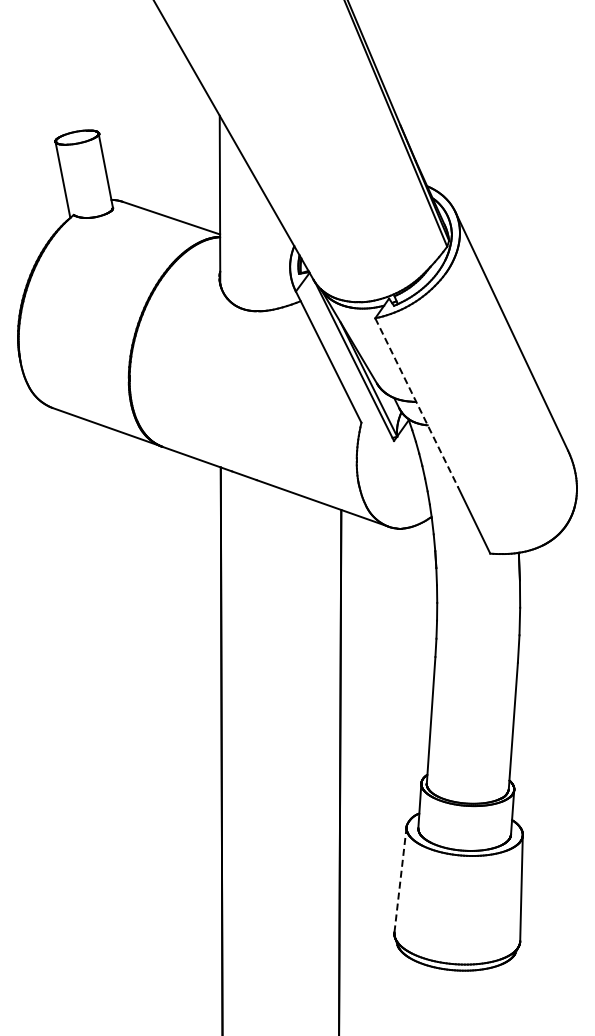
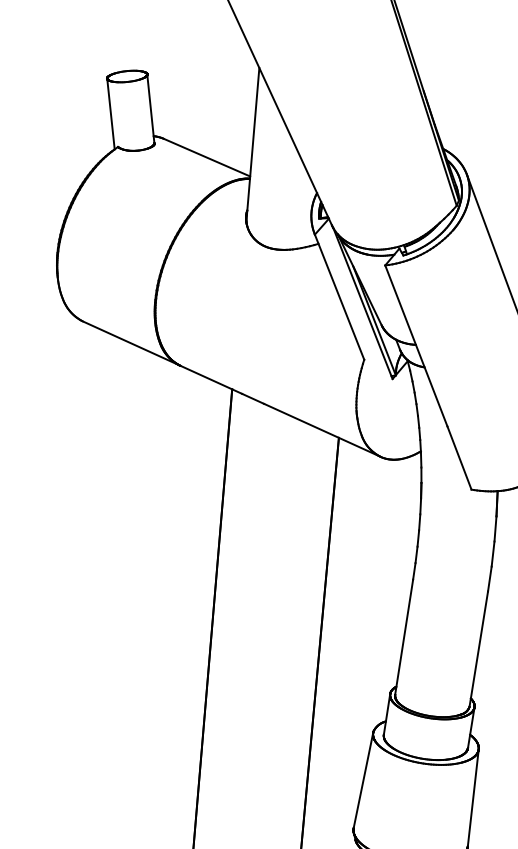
line: (416, 403) -> (416, 346), dashed -> solid
line: (400, 880) -> (363, 781), dashed -> solid

